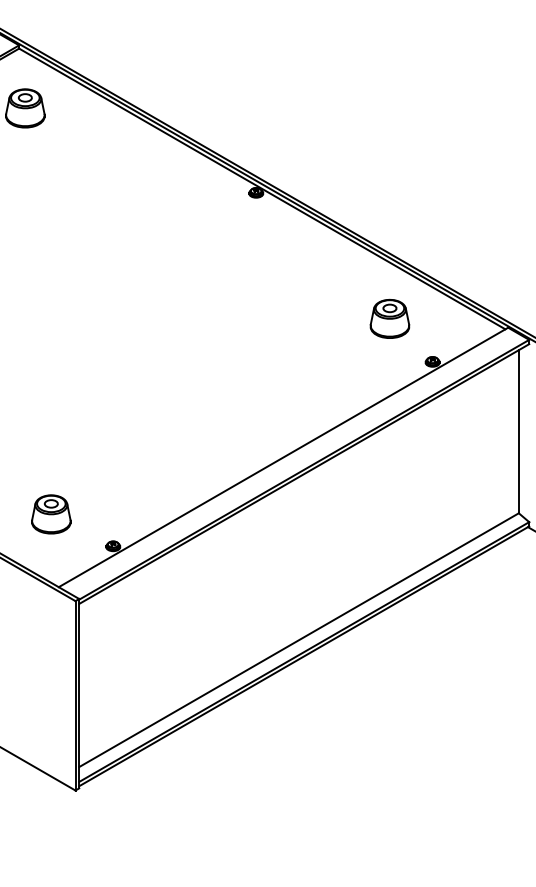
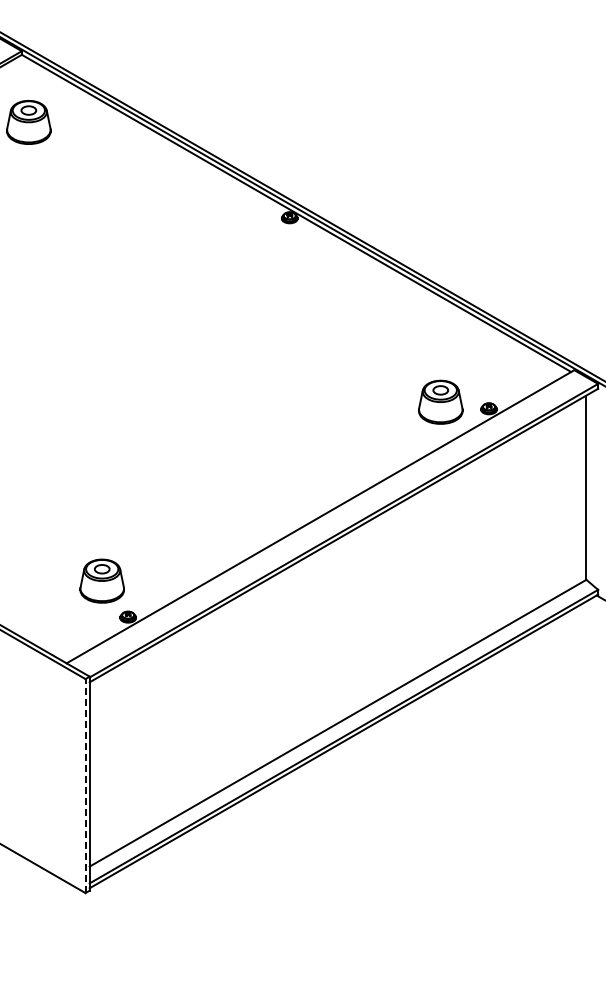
part: (389, 318) -> (440, 401), moved
part: (50, 513) -> (101, 580), moved
line: (75, 695) -> (85, 785), solid -> dashed

